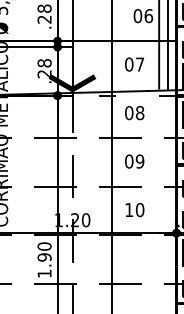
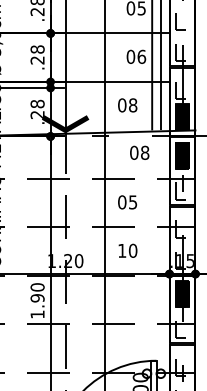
text: (140, 64) -> (133, 105), 07 -> 08
text: (134, 112) -> (139, 152), moved
text: (139, 161) -> (132, 202), 09 -> 05

